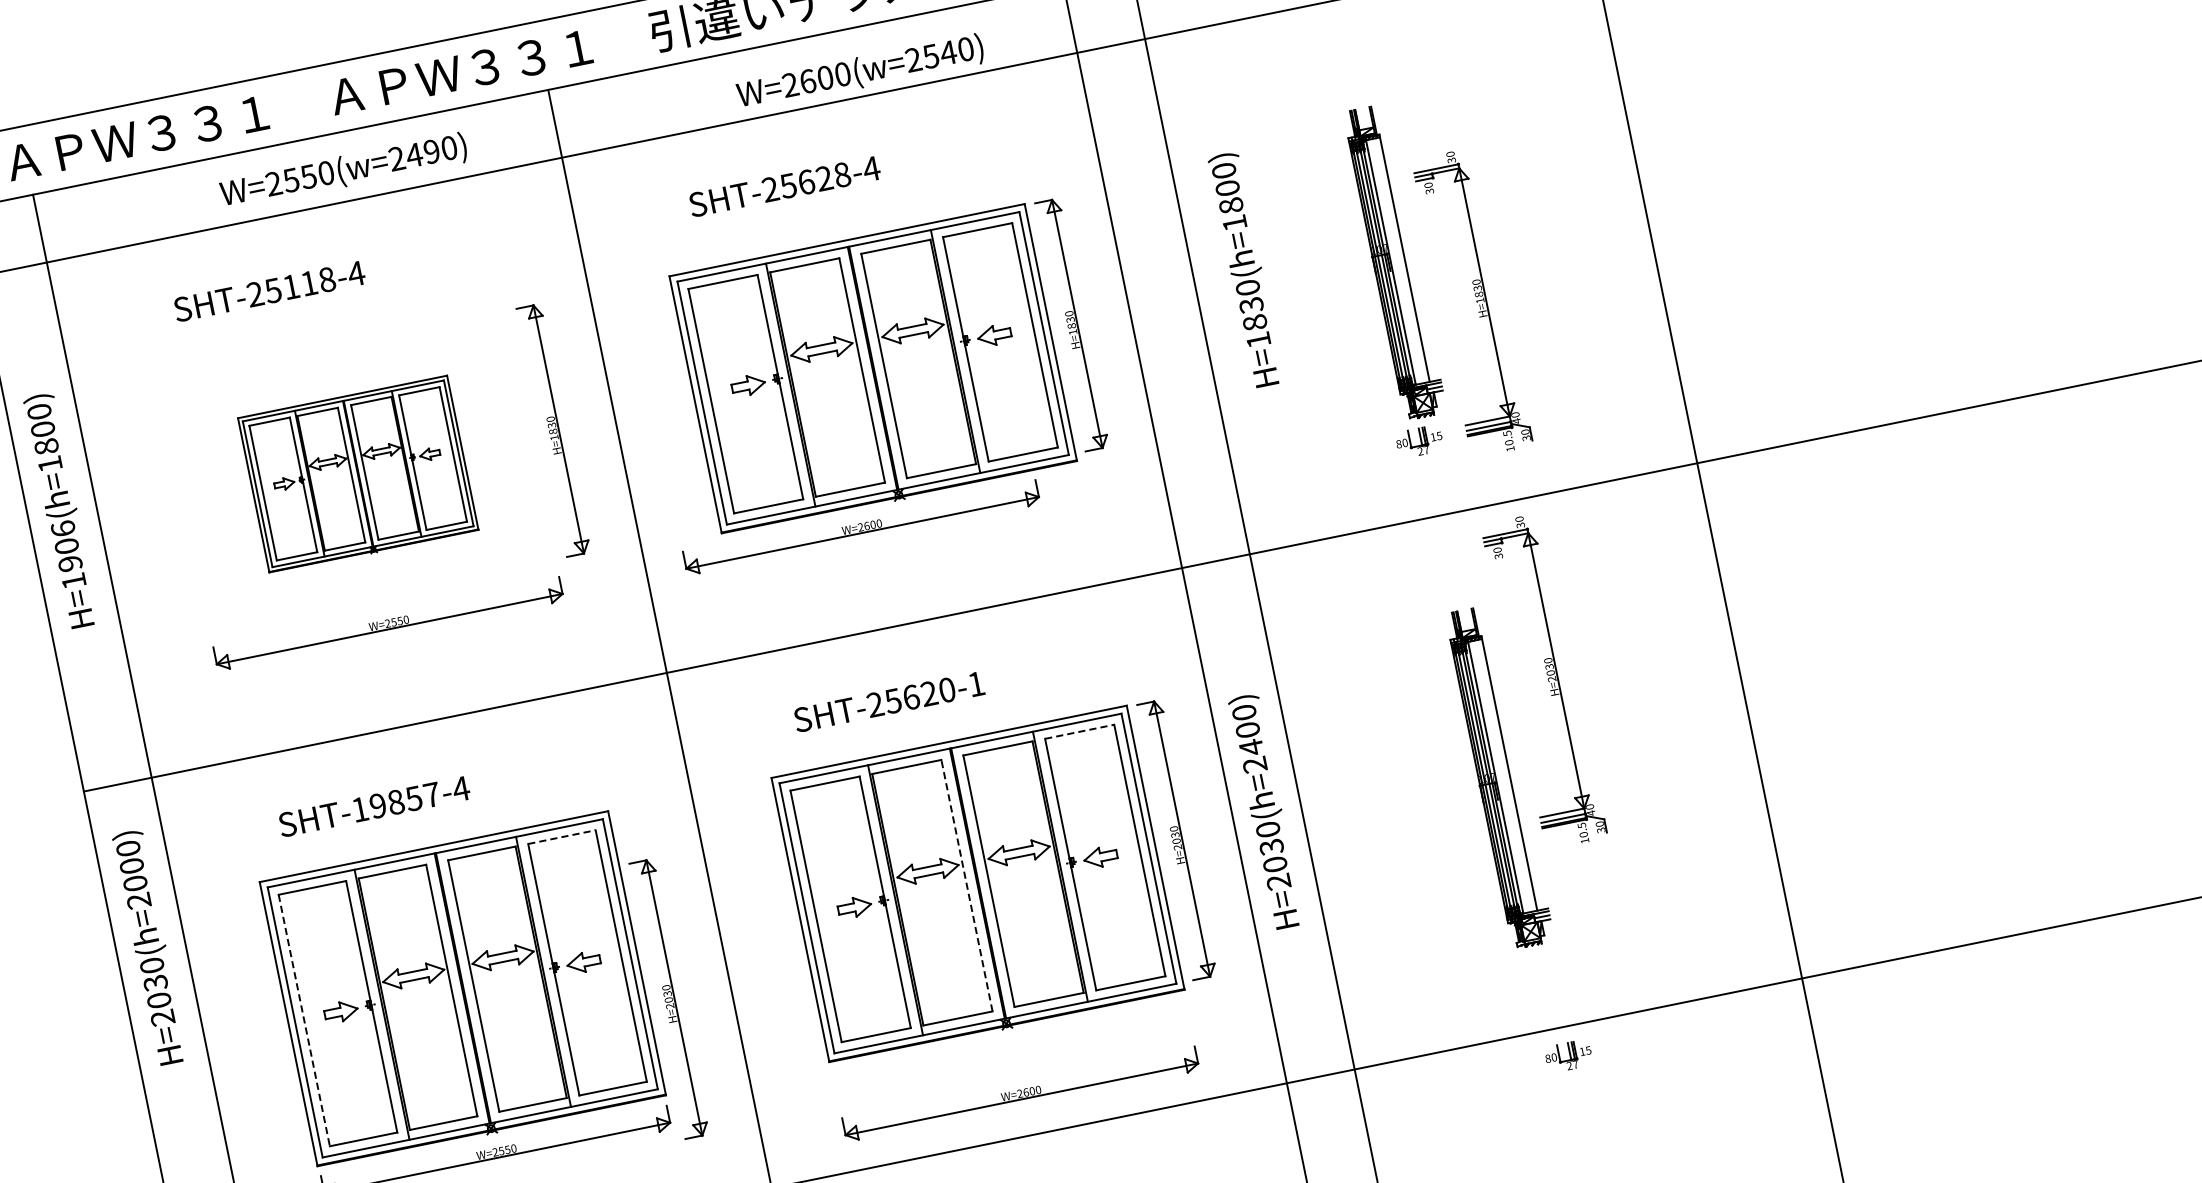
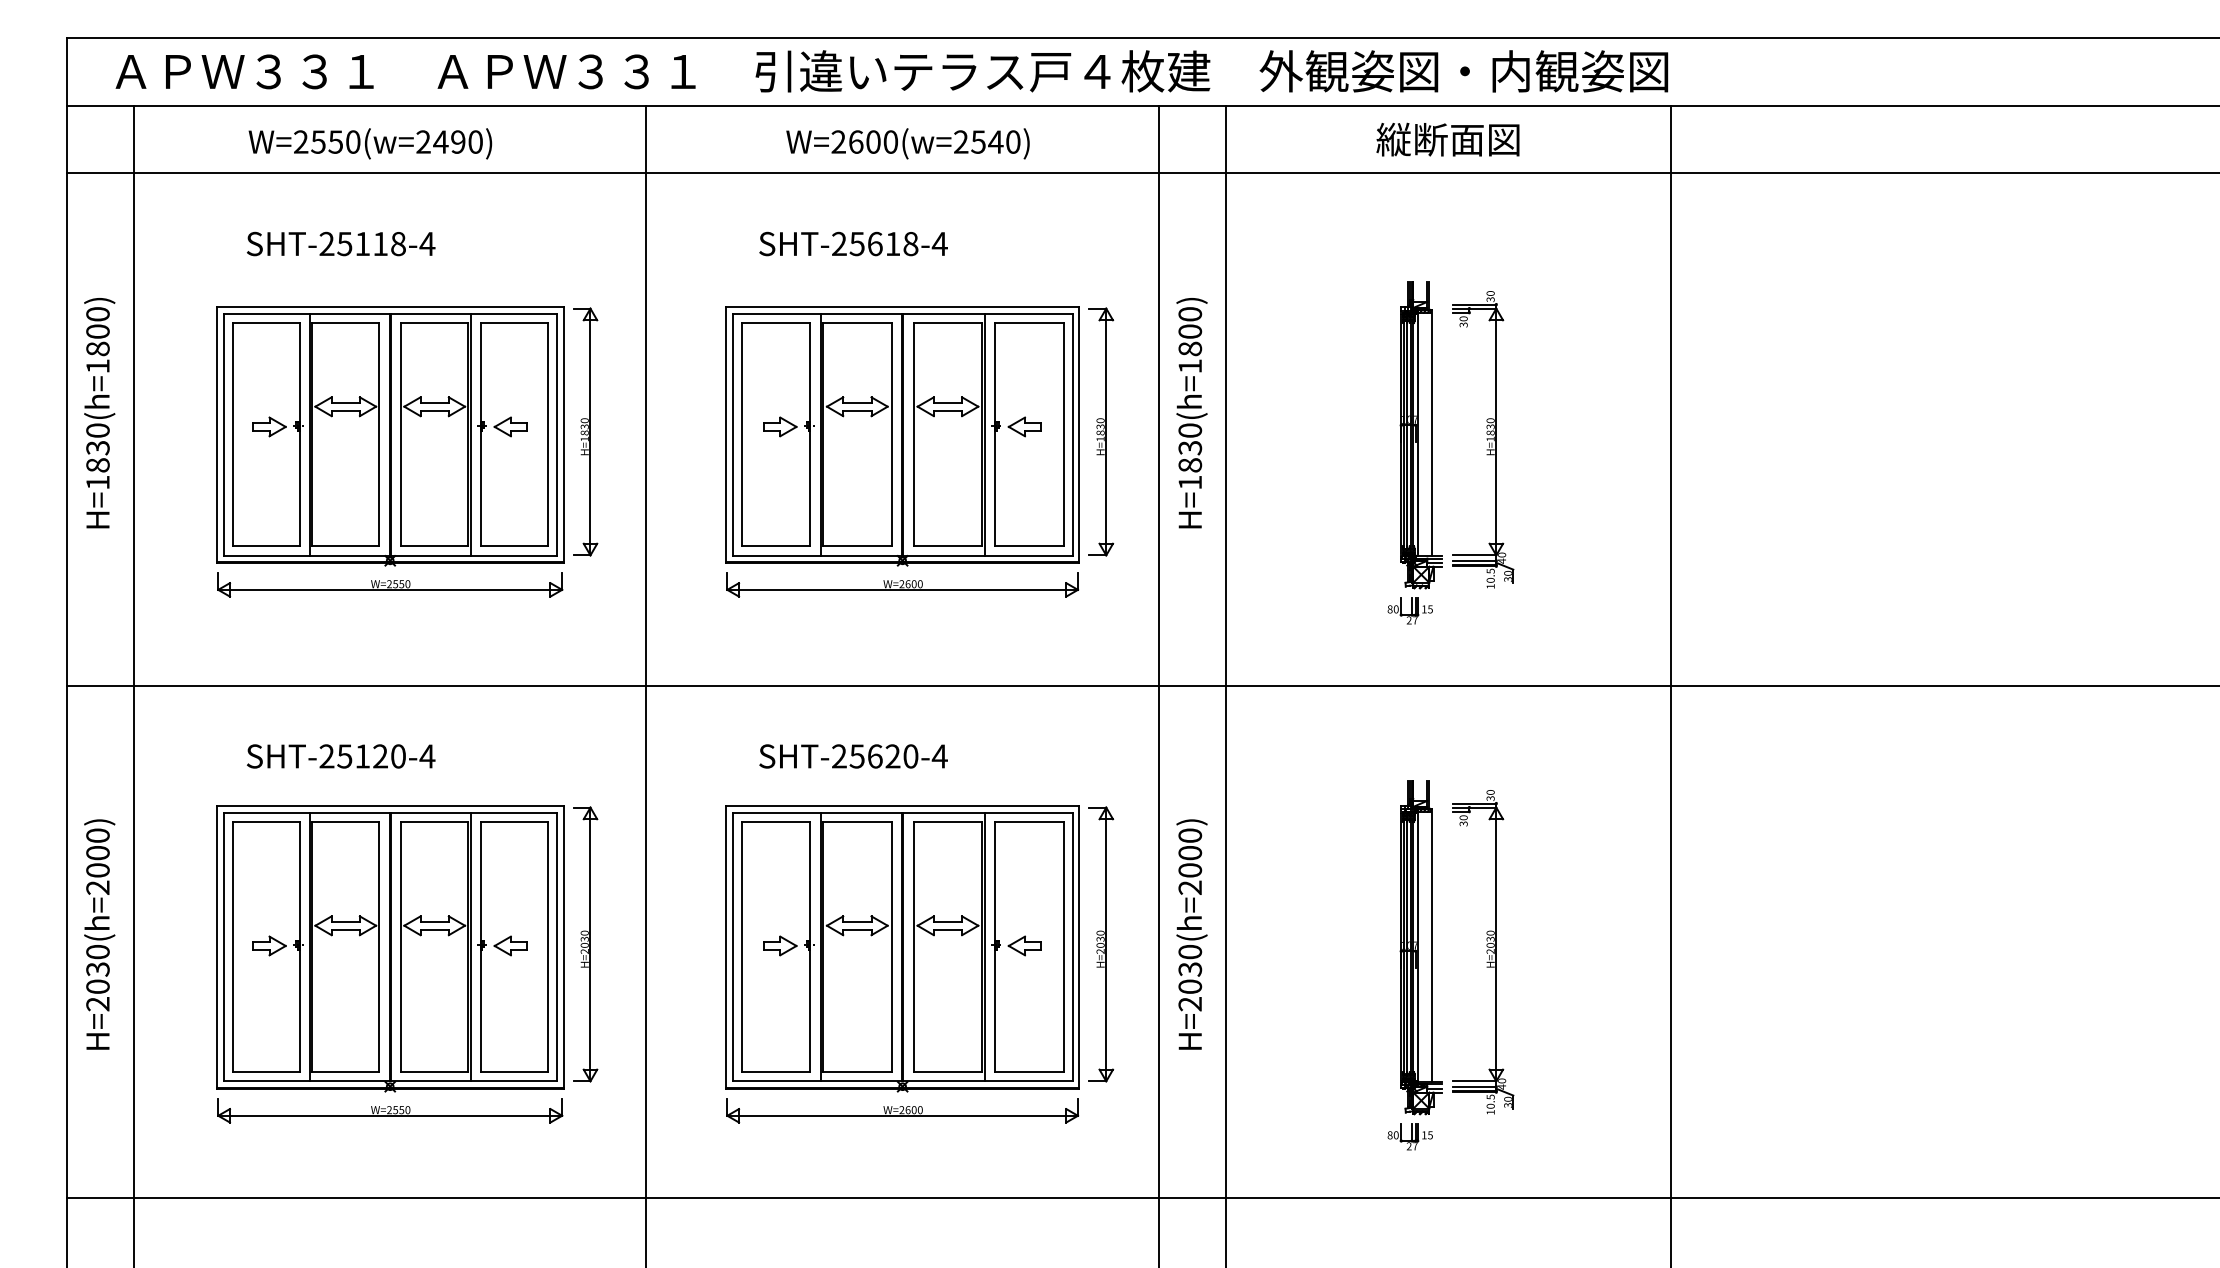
text: (859, 72) -> (907, 143), moved
text: (343, 171) -> (370, 143), moved
text: (823, 178) -> (892, 243), SHT-25628-4 -> SHT-25618-4
text: (1245, 270) -> (1191, 413), moved
part: (1473, 302) -> (1483, 439), moved
part: (358, 474) -> (390, 436), size x1.67
part: (861, 527) -> (902, 584), moved
text: (66, 545) -> (97, 447), H=1906(h=1800) -> H=1830(h=1800)
part: (1545, 681) -> (1483, 952), moved
text: (976, 684) -> (939, 756), SHT-25620-1 -> SHT-25620-4
line: (1080, 732) -> (1029, 822), dashed -> solid
text: (1251, 747) -> (1190, 870), H=2030(h=2400) -> H=2030(h=2000)
text: (395, 802) -> (362, 756), SHT-19857-4 -> SHT-25120-4
line: (562, 837) -> (514, 822), dashed -> solid
line: (966, 885) -> (891, 946), dashed -> solid
text: (150, 947) -> (99, 934), moved
part: (669, 999) -> (585, 944), moved
line: (304, 1020) -> (232, 947), dashed -> solid
part: (1567, 1056) -> (1409, 1136), moved
part: (1020, 1094) -> (902, 1110), moved

